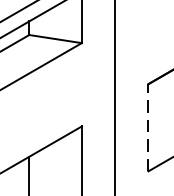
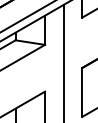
line: (148, 126) -> (82, 91), dashed -> solid

